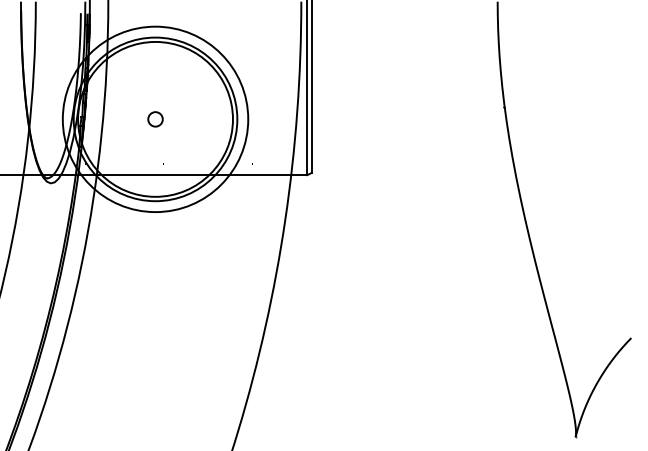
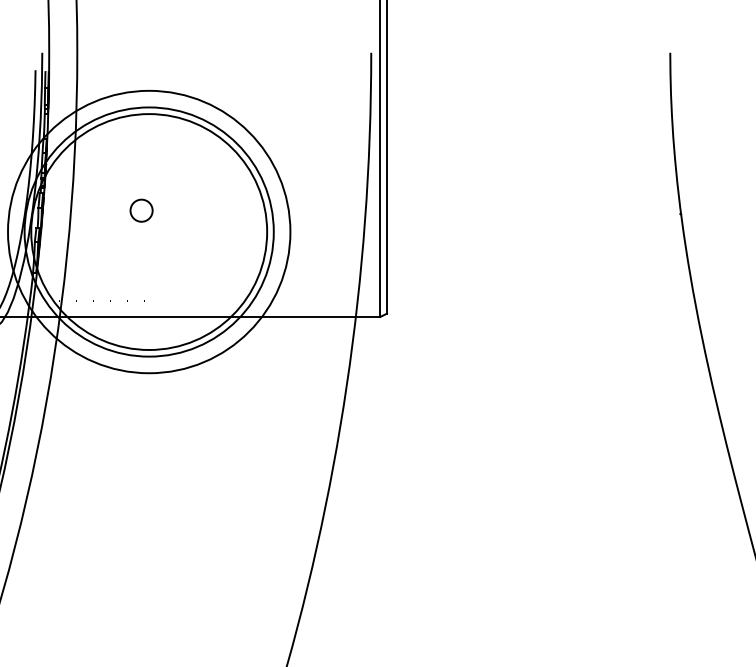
circle: (155, 119) -> (141, 210), moved

